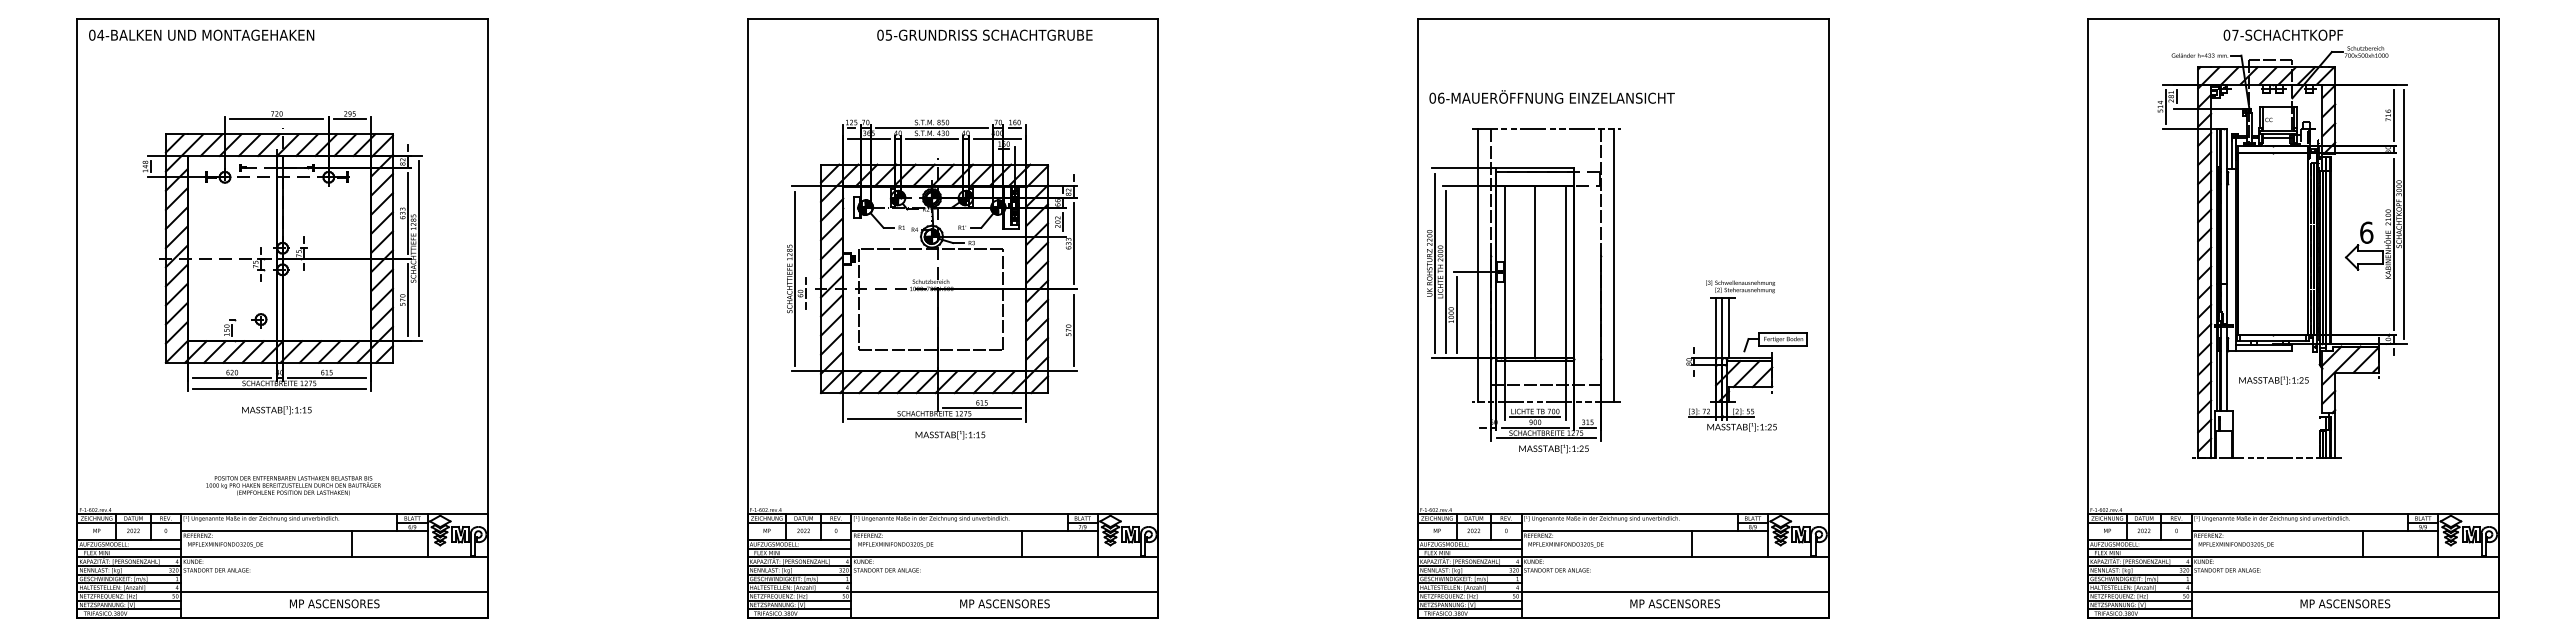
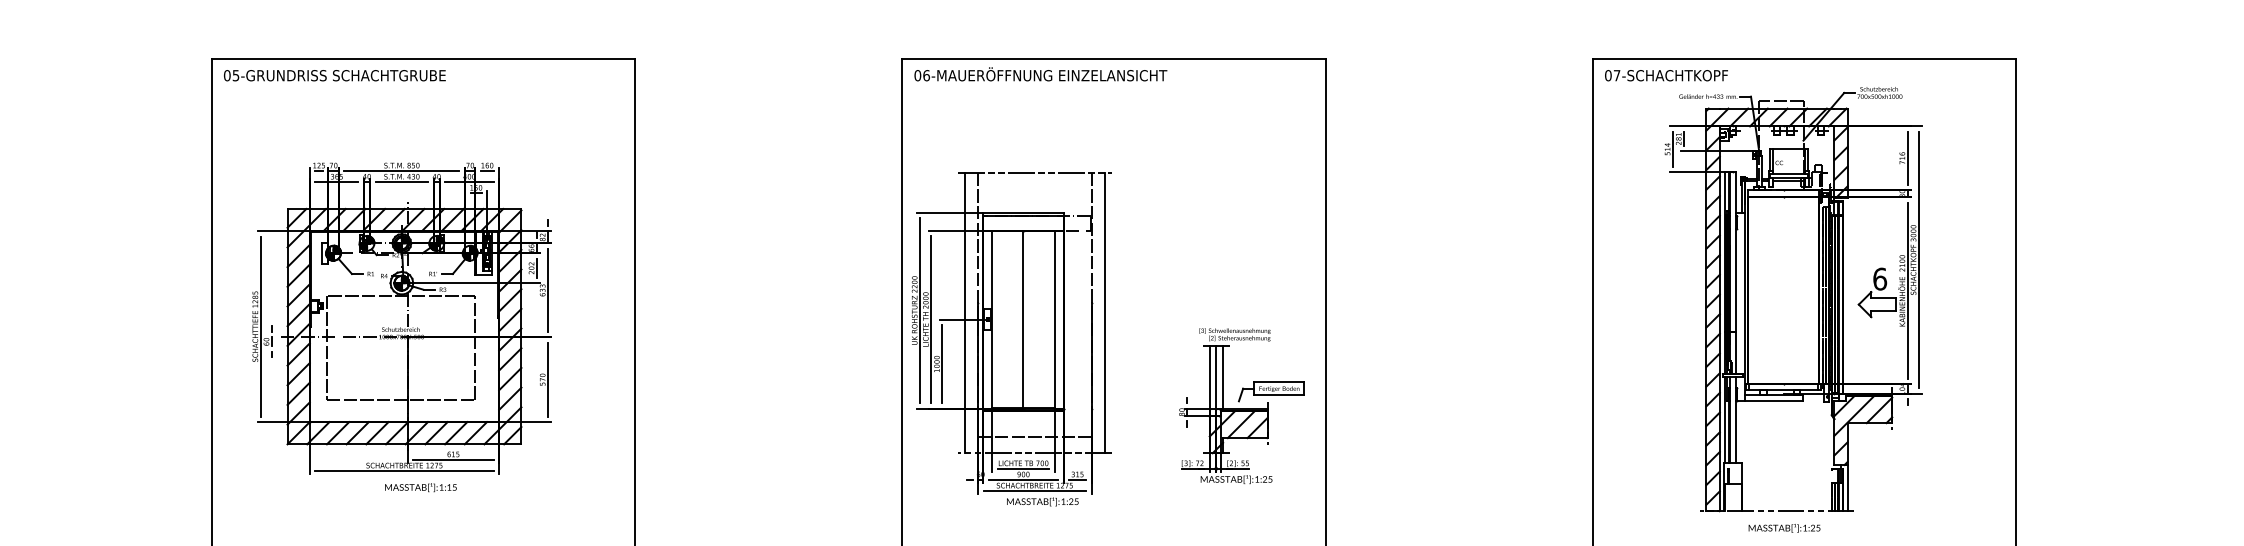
text: (984, 34) -> (334, 74), moved
text: (2283, 34) -> (1666, 74), moved
text: (1551, 96) -> (1040, 73), moved
text: (2273, 380) -> (1784, 528), moved

